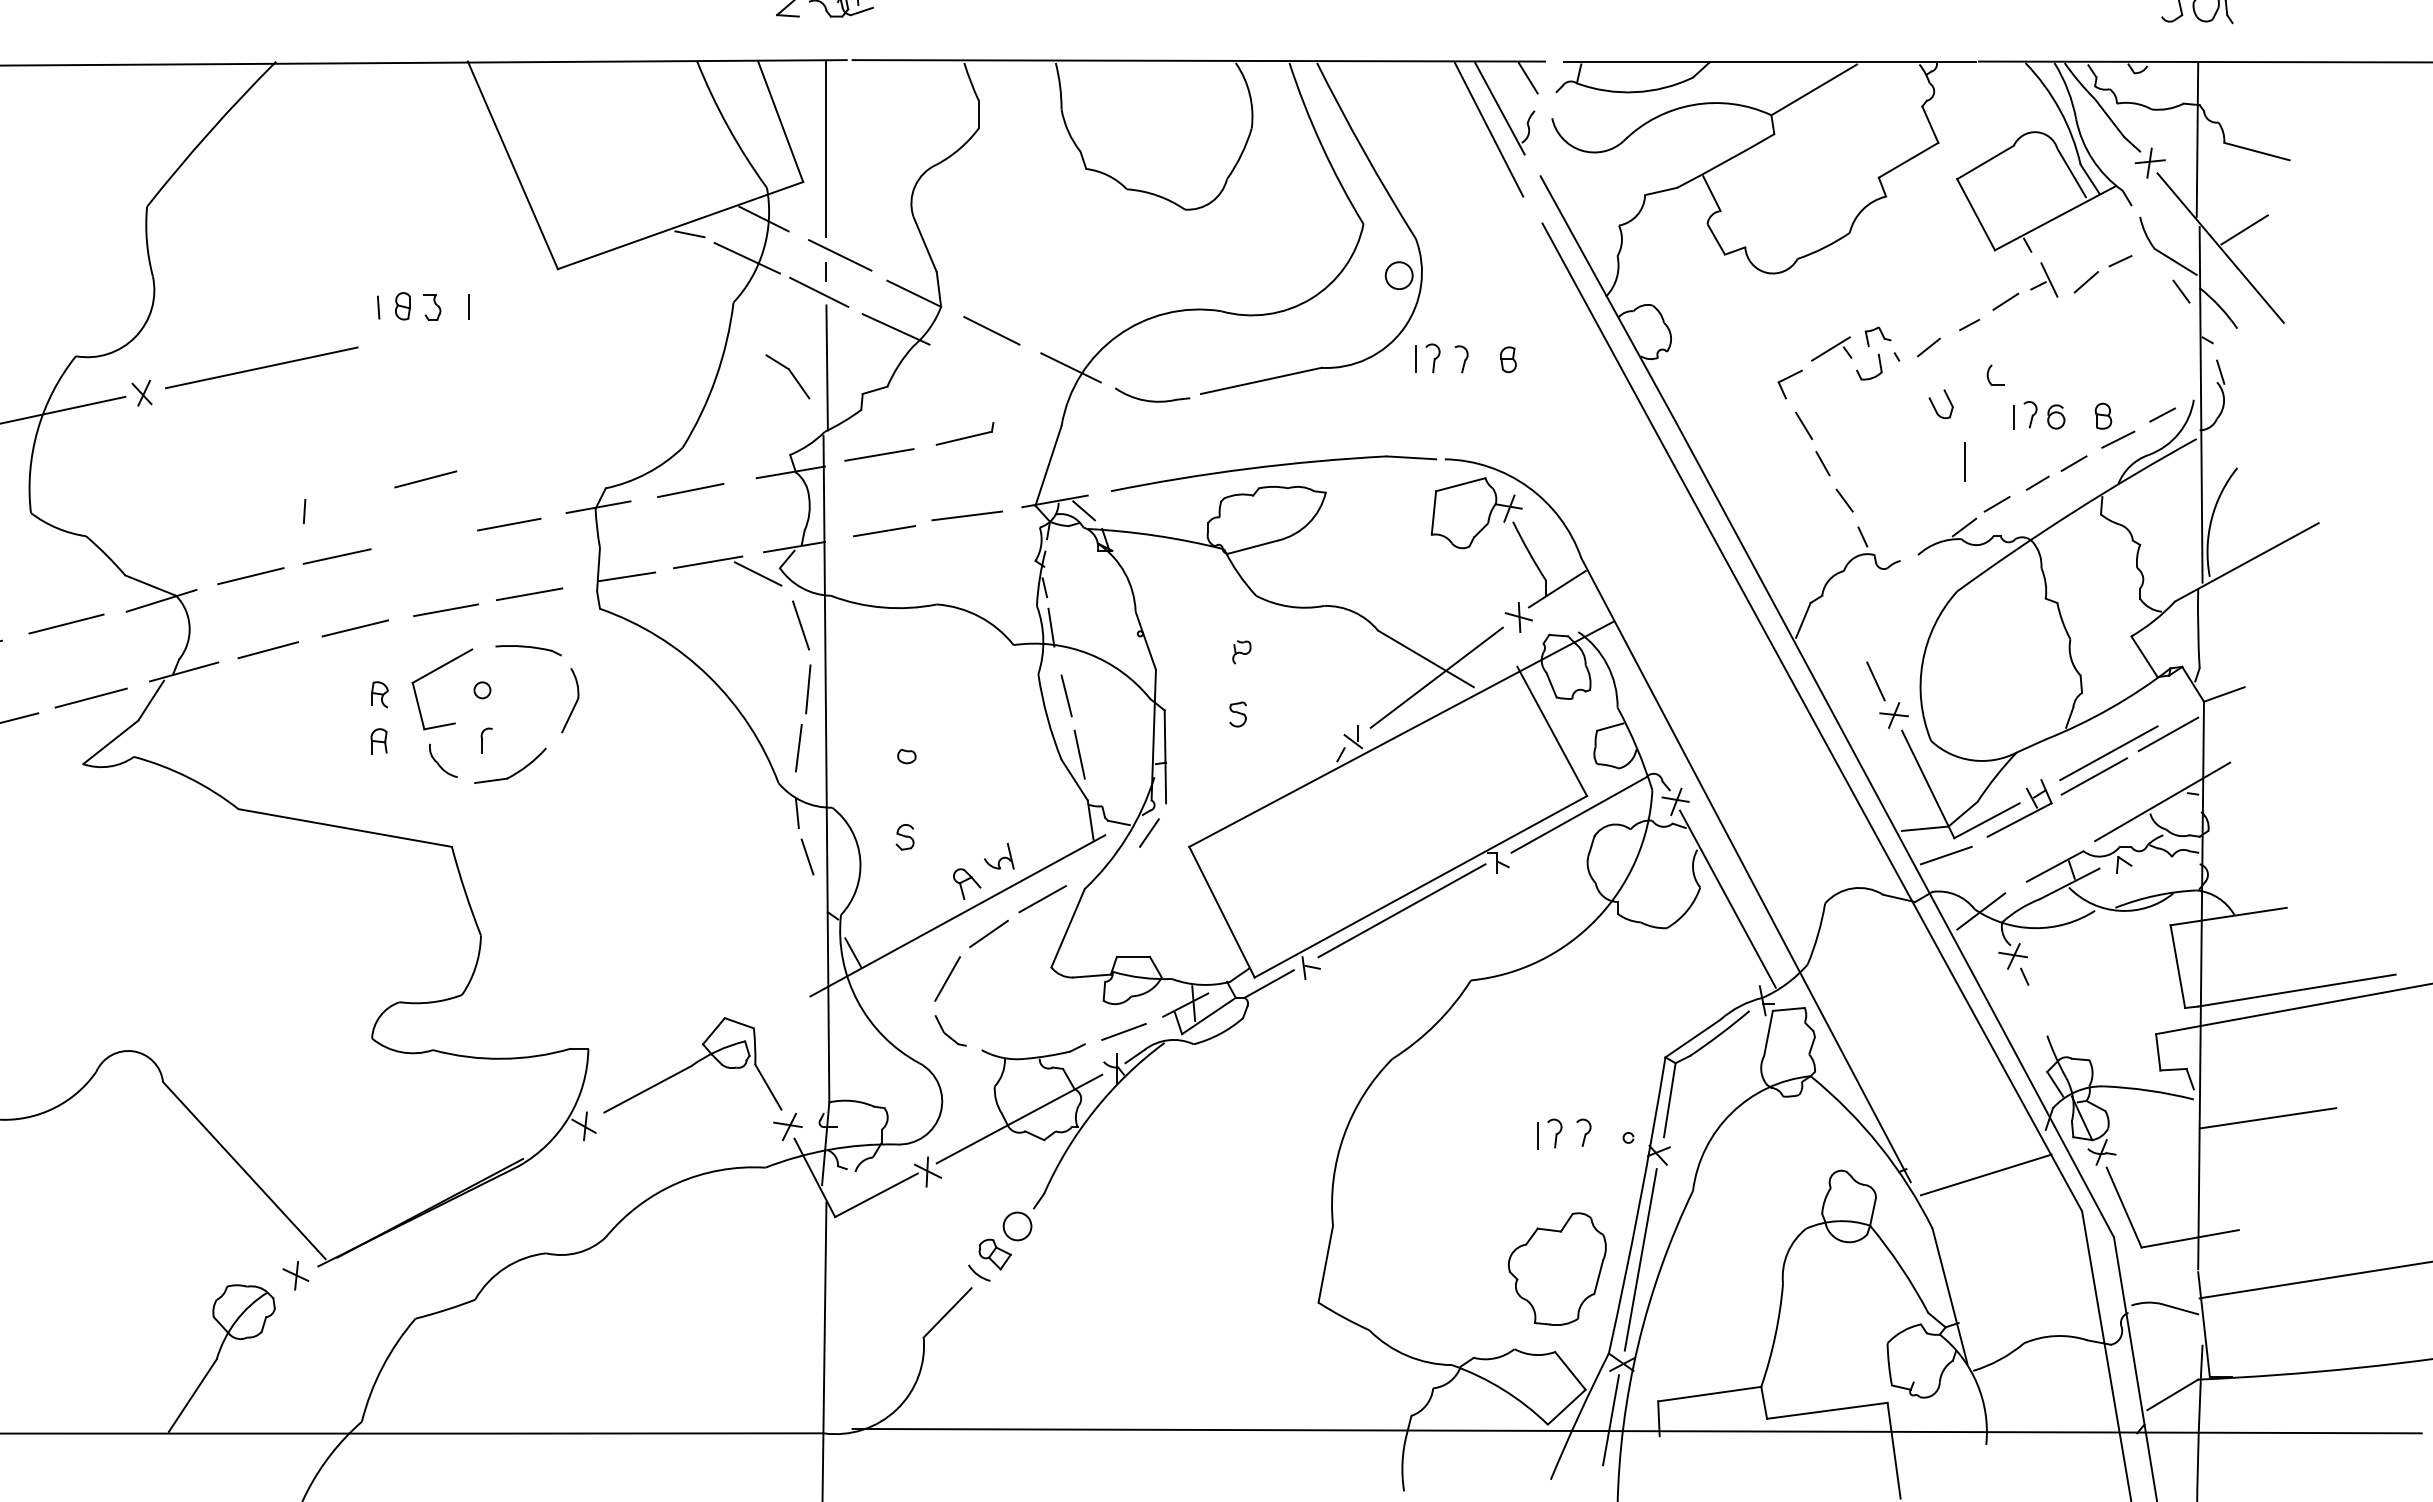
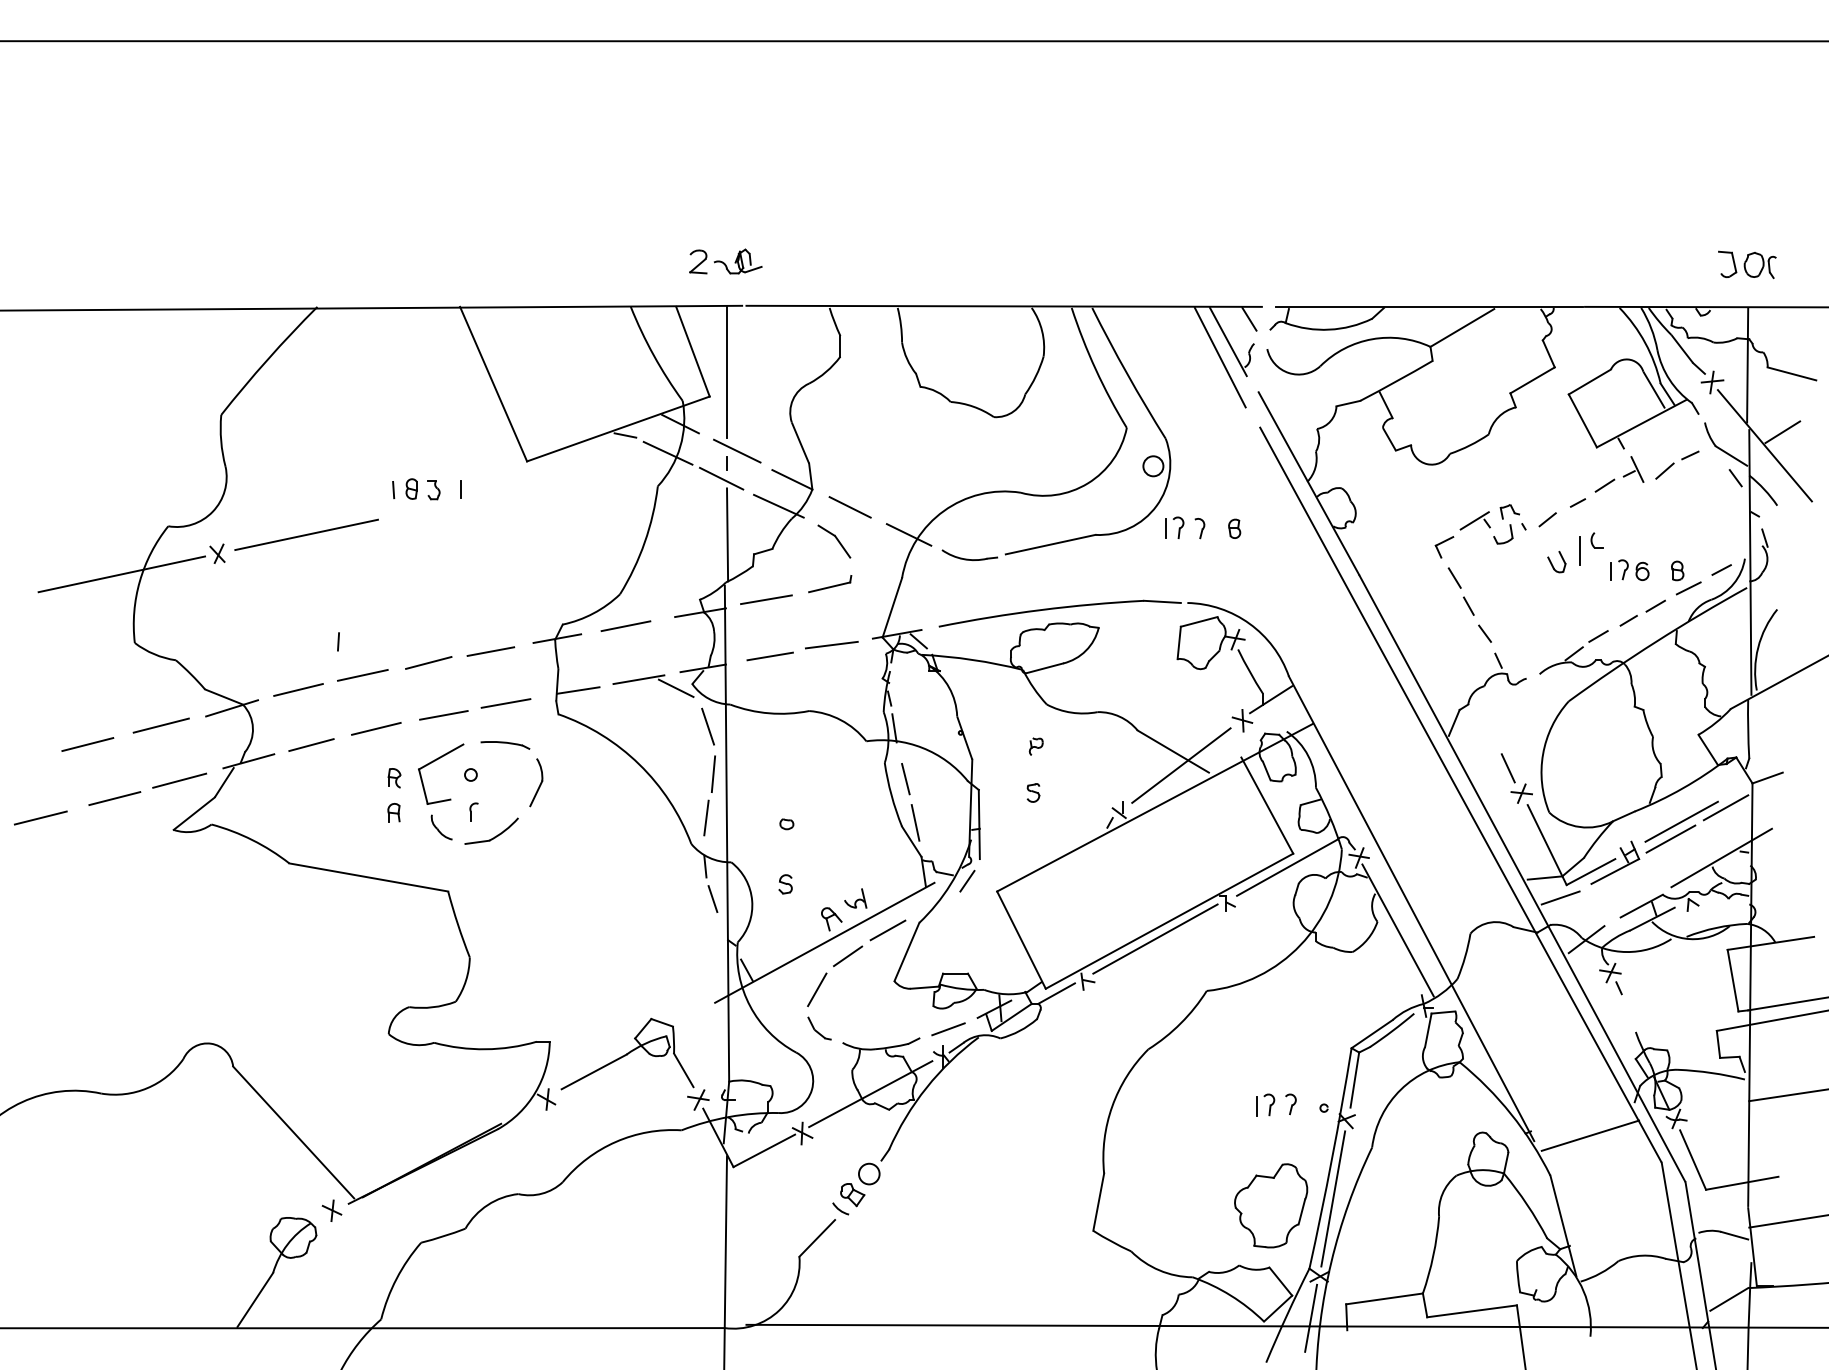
part: (788, 376) -> (834, 541), moved
line: (1964, 461) -> (1579, 550), moved
line: (425, 478) -> (428, 662), moved

